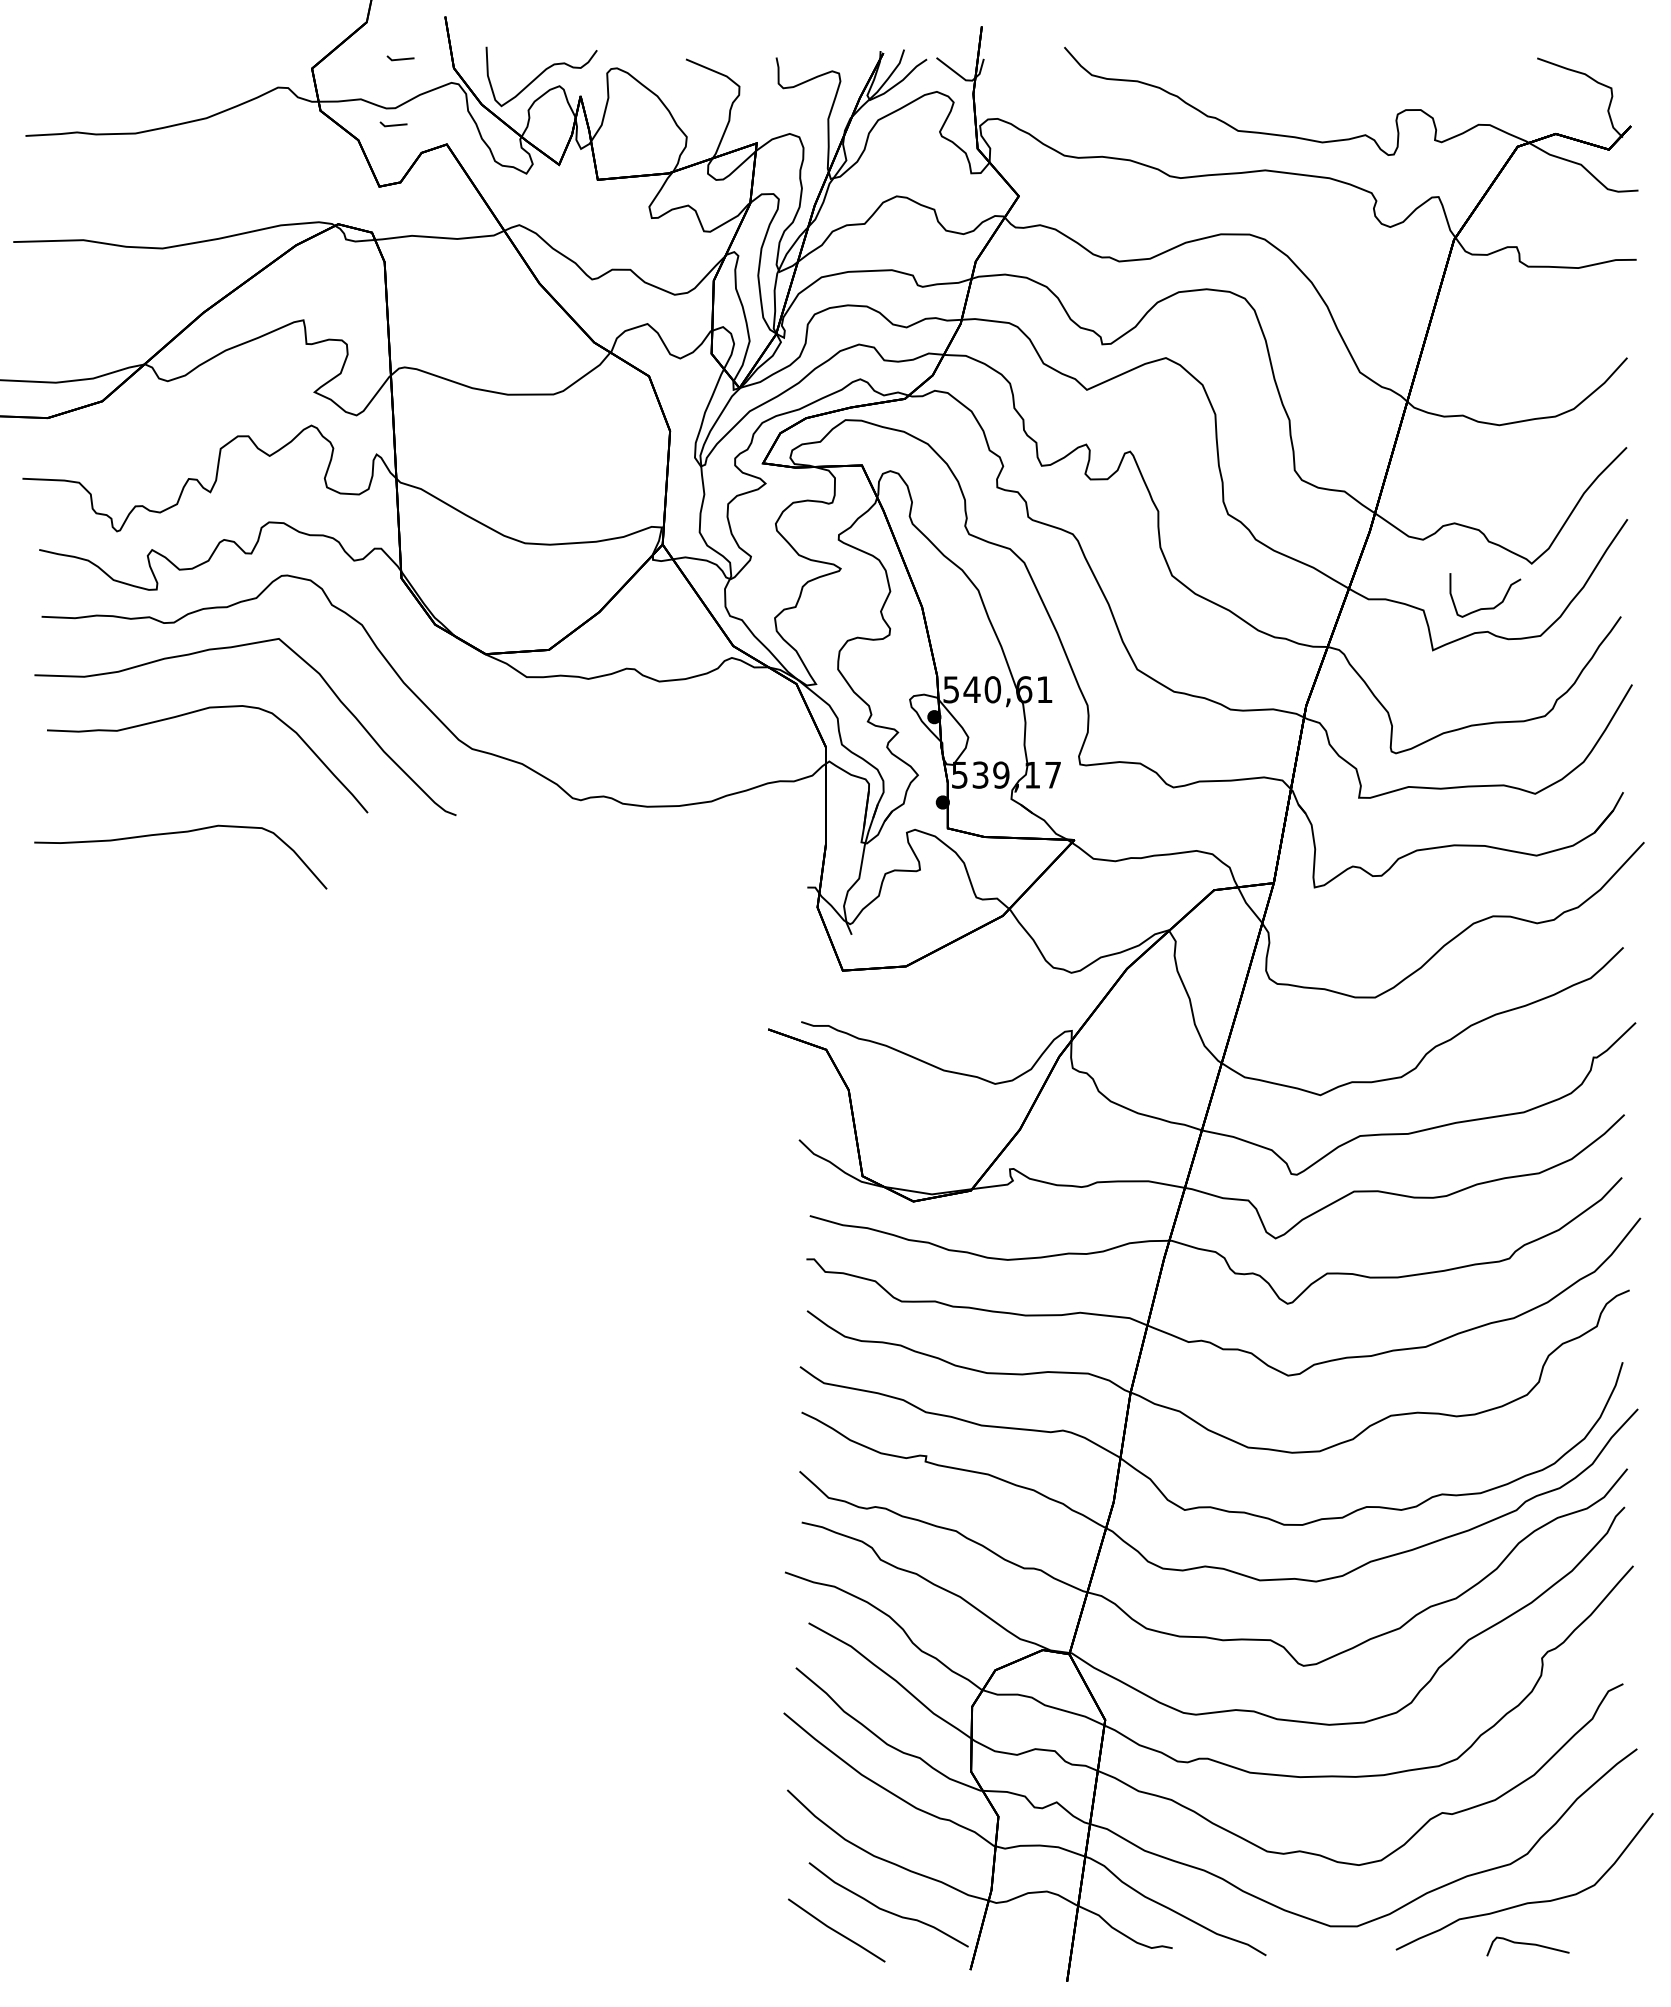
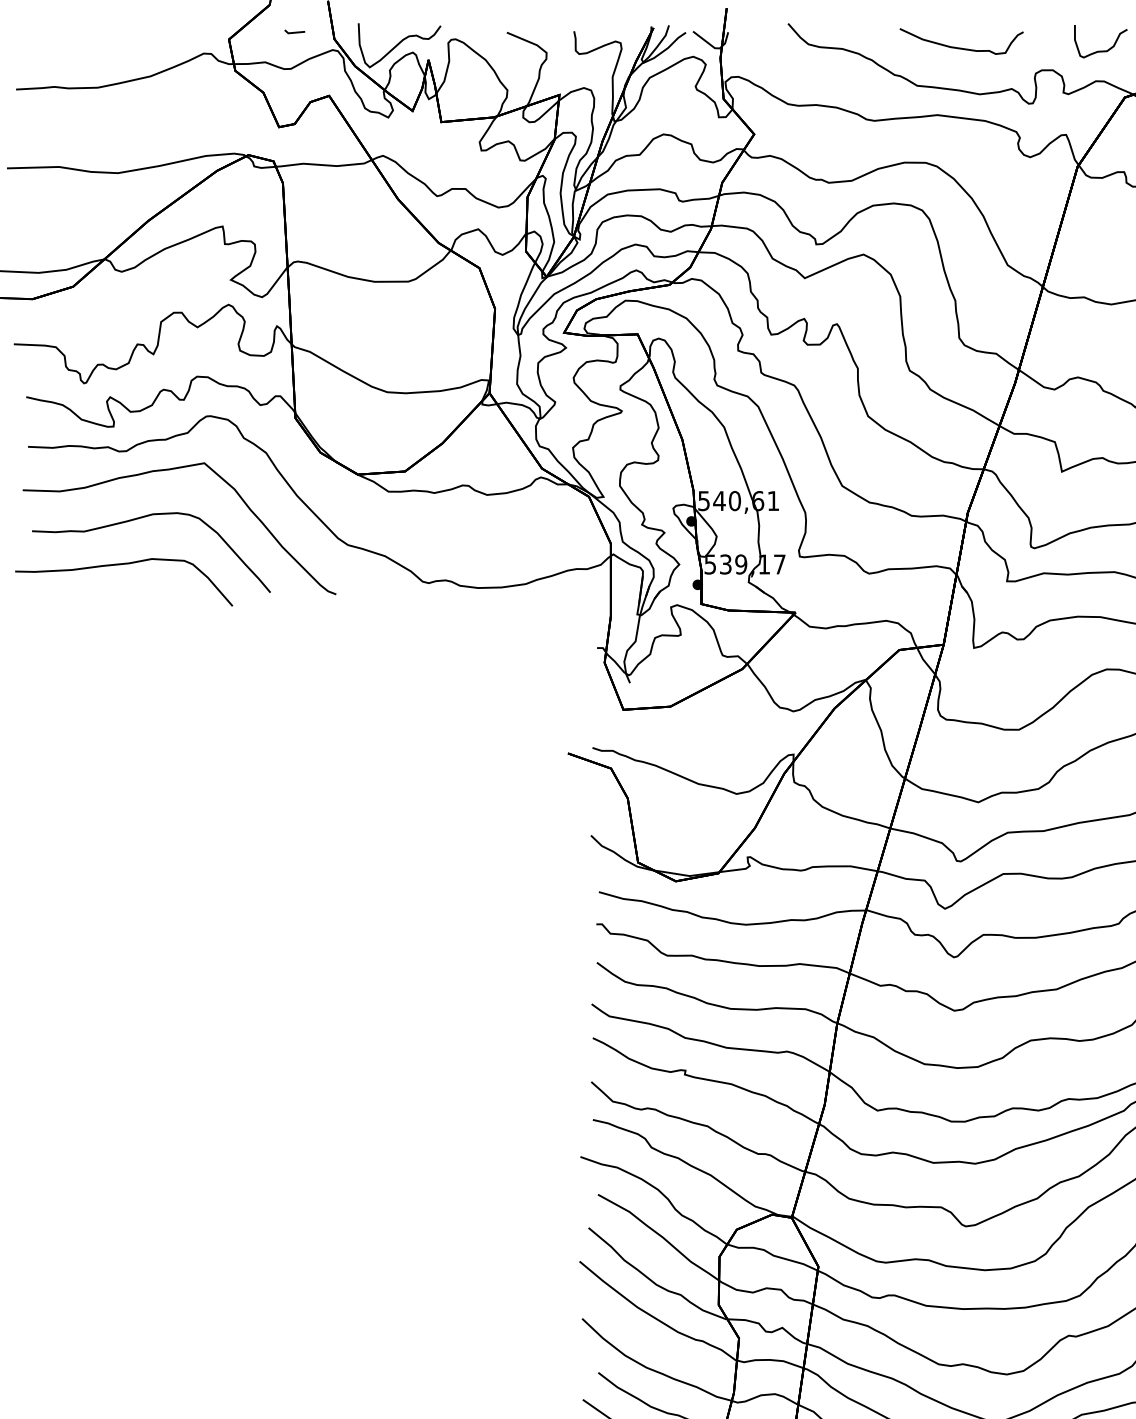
curve: (1295, 79) -> (959, 47), added
line: (393, 124) -> (289, 81), removed
curve: (1486, 607) -> (1101, 50), moved
part: (180, 833) -> (123, 564), moved

